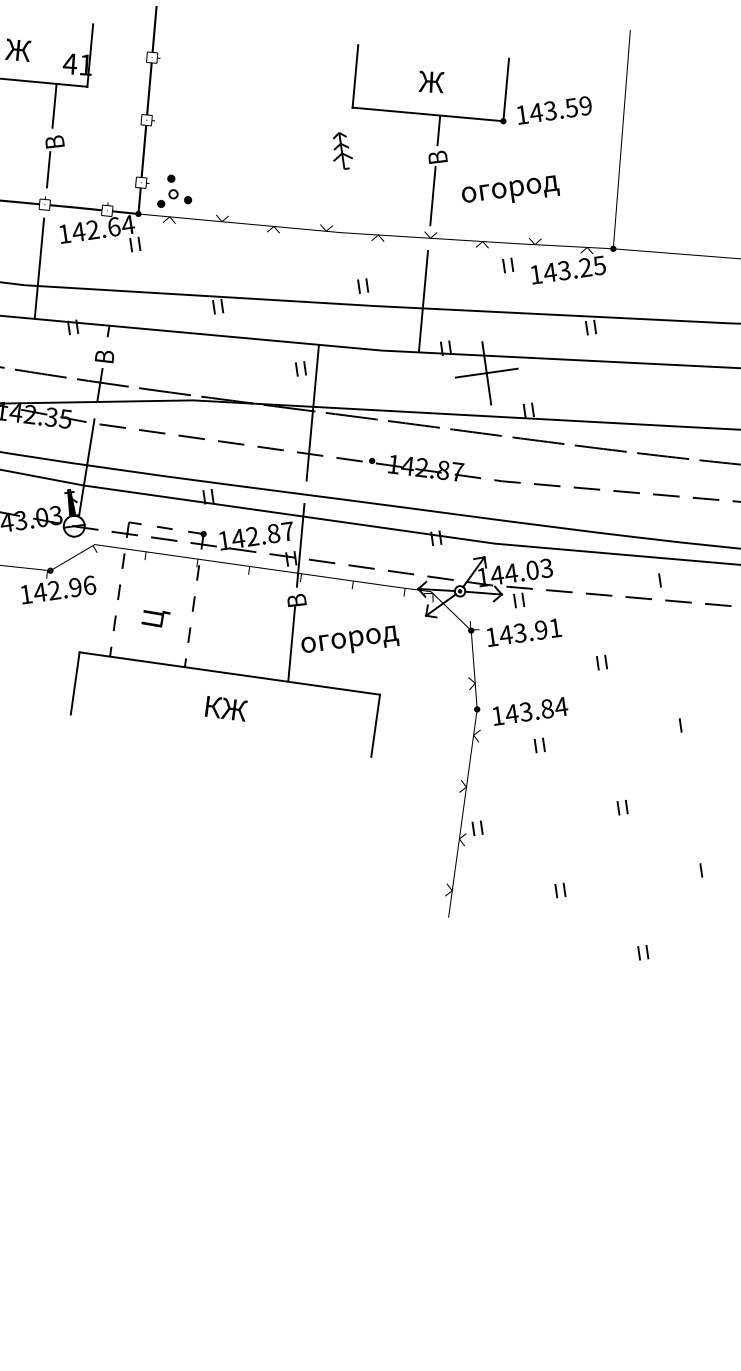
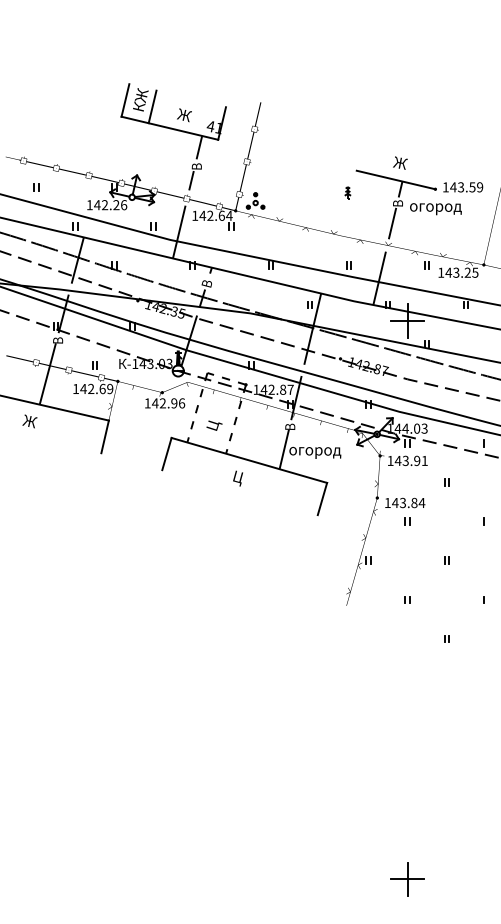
line: (355, 76) -> (360, 154), removed
line: (506, 89) -> (439, 172), removed
part: (341, 150) -> (347, 192), size x0.6
text: (509, 192) -> (435, 209), moved
text: (227, 709) -> (245, 479), КЖ -> Ц

